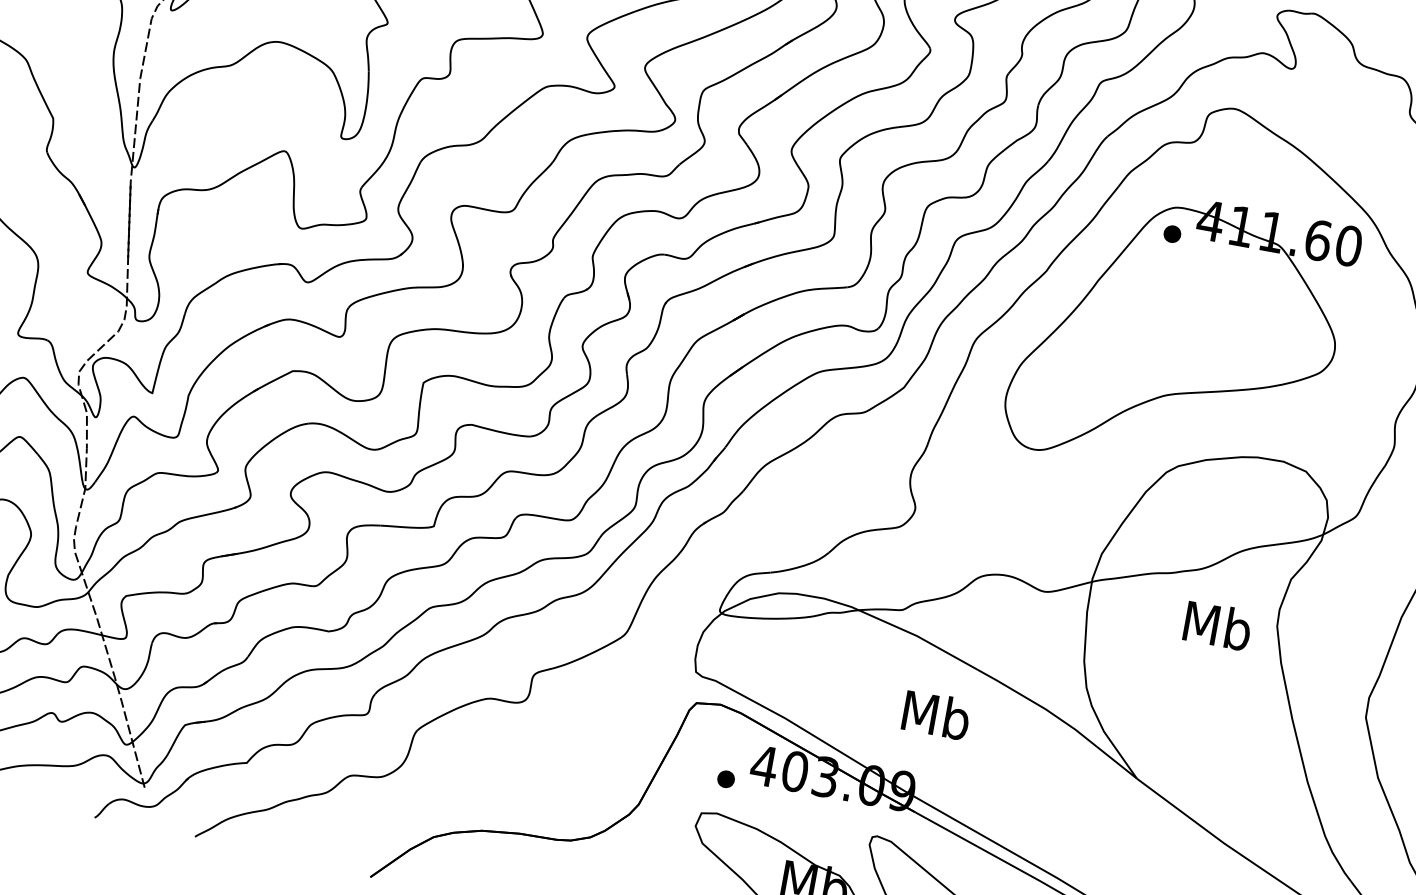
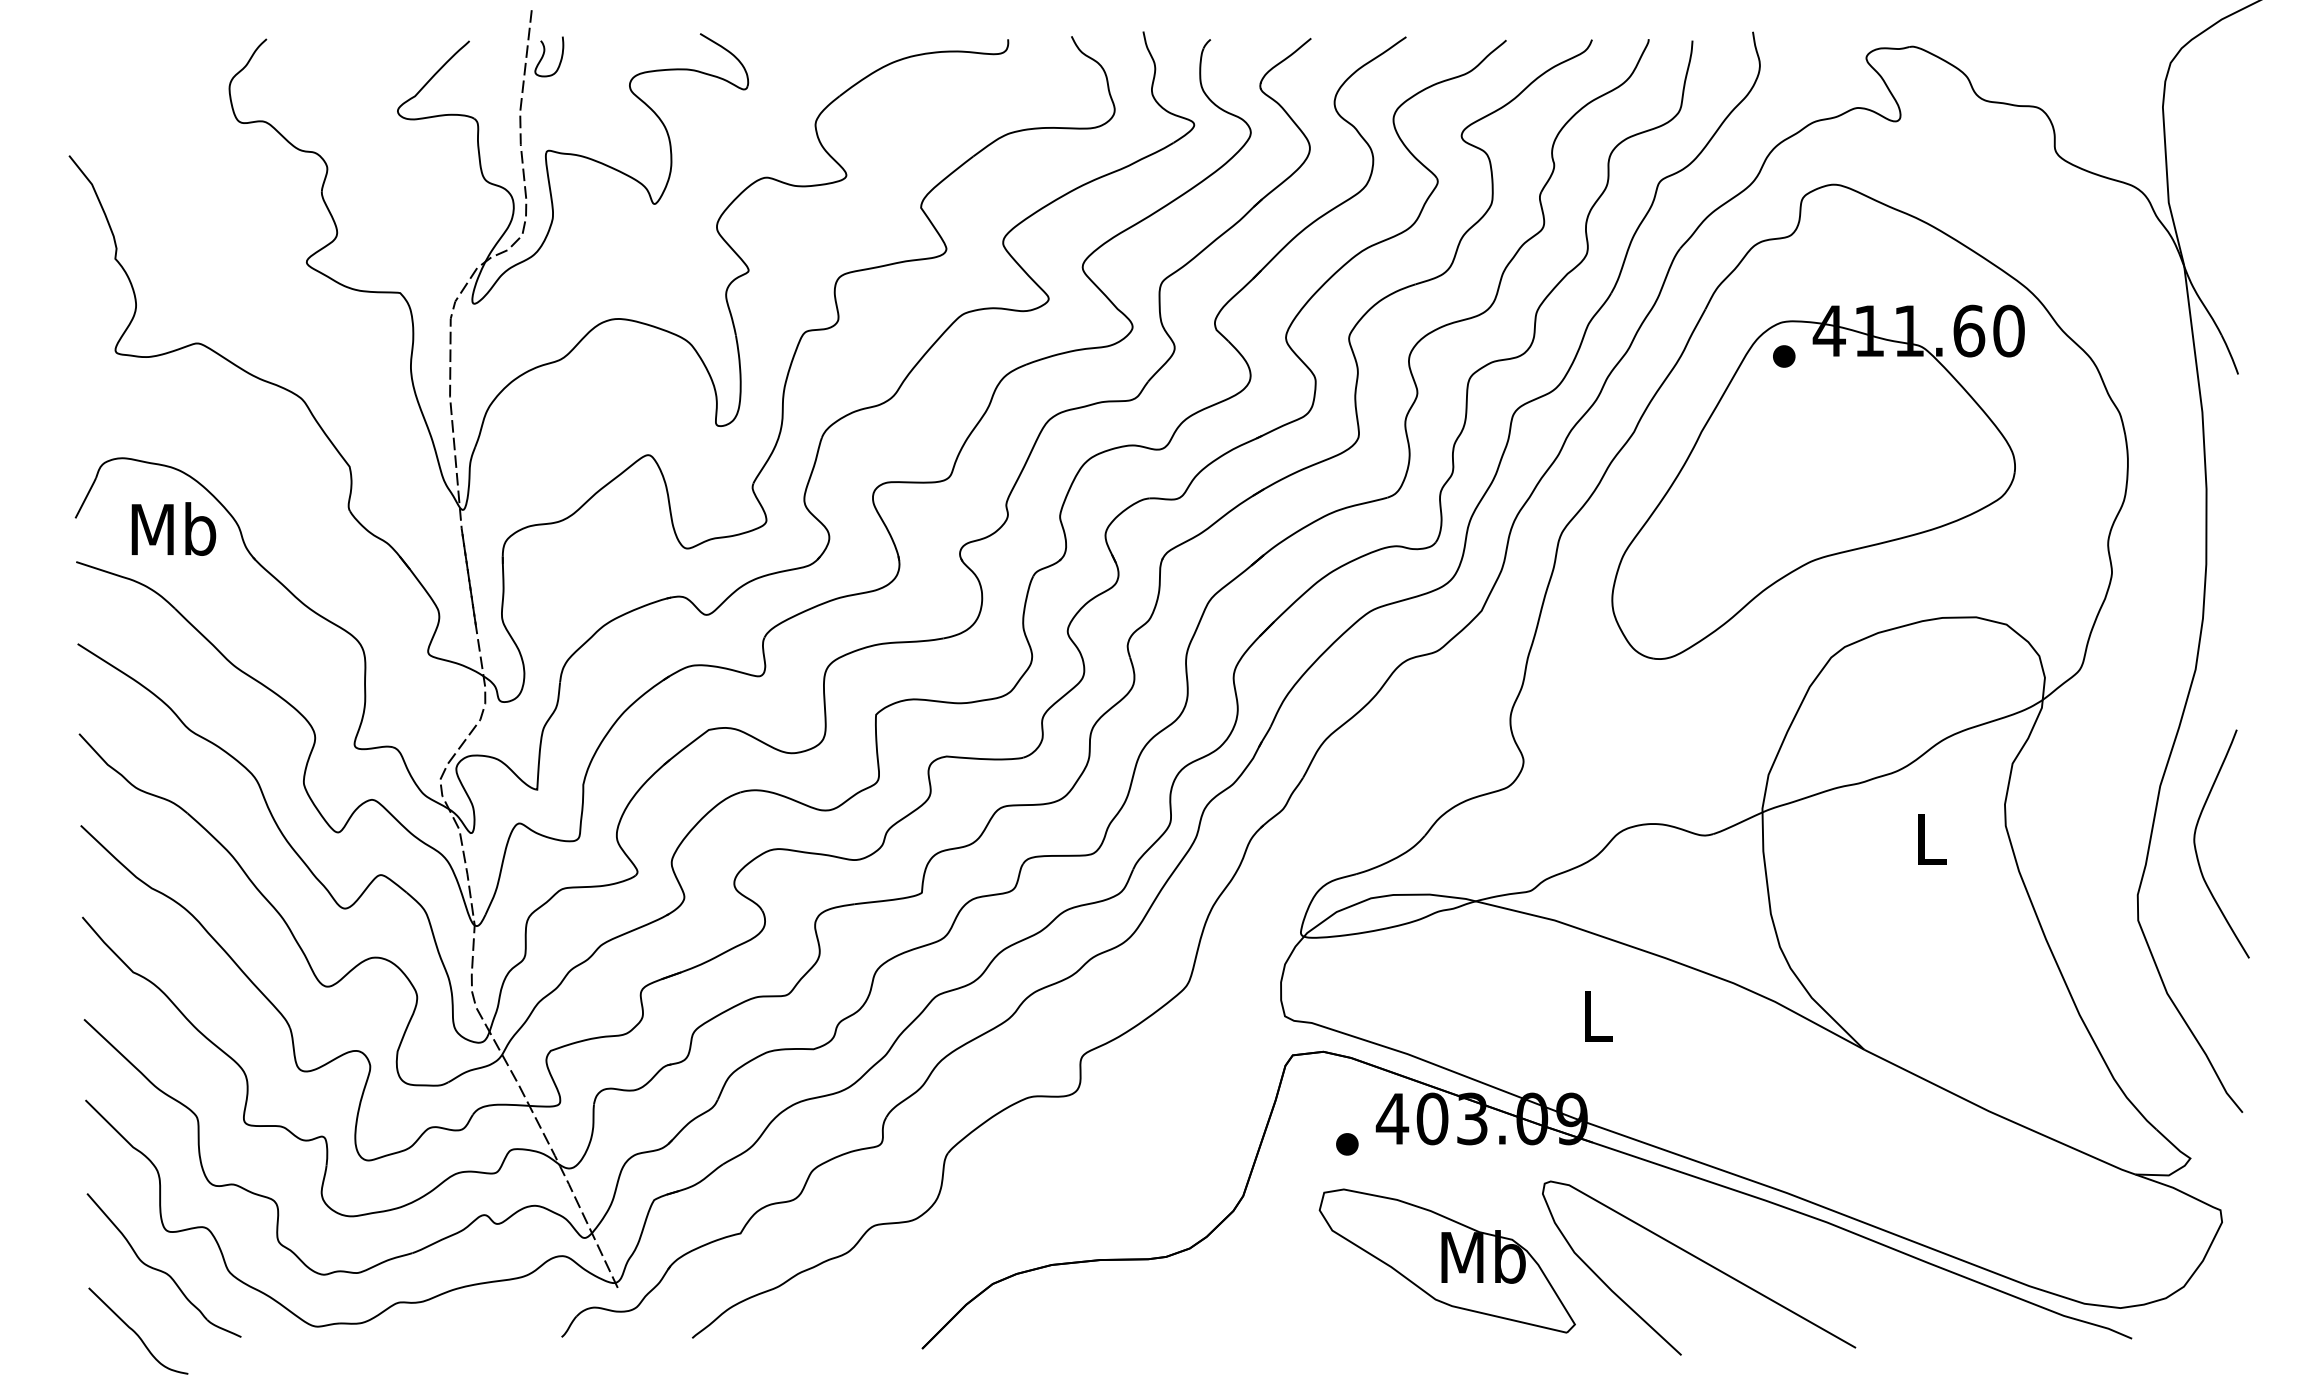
text: (1218, 625) -> (1931, 838), Mb -> L
text: (936, 715) -> (1597, 1015), Mb -> L

